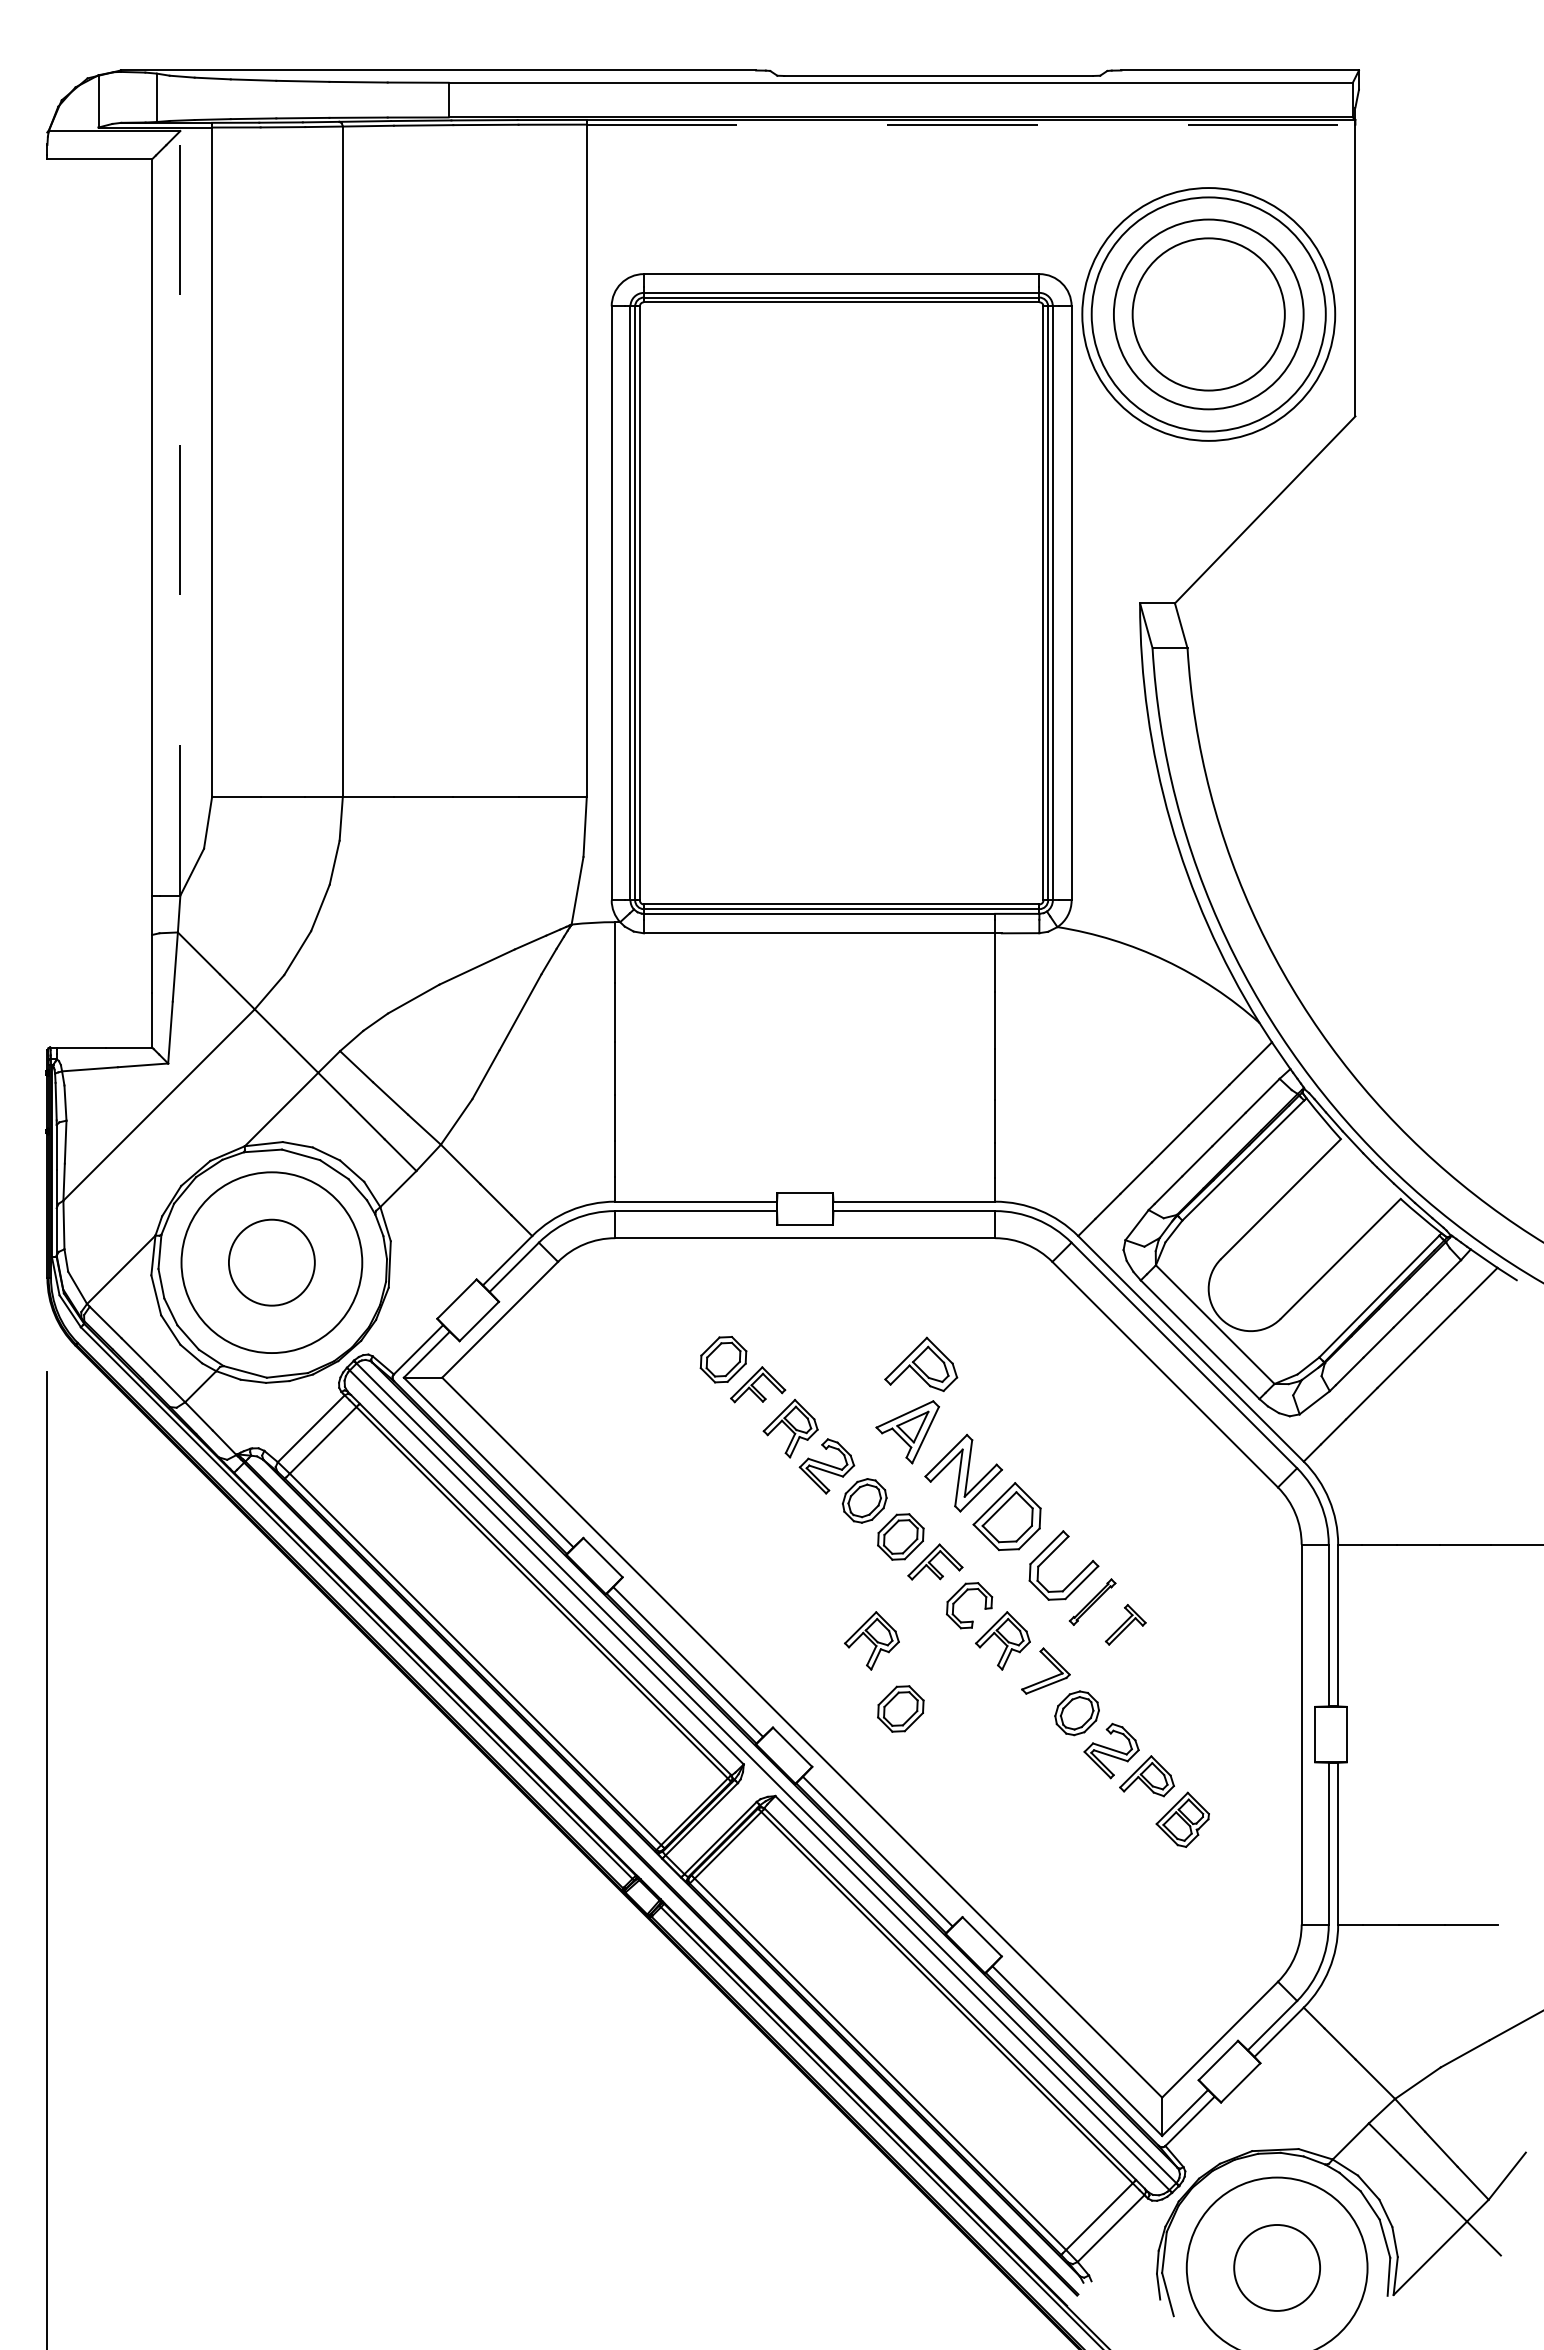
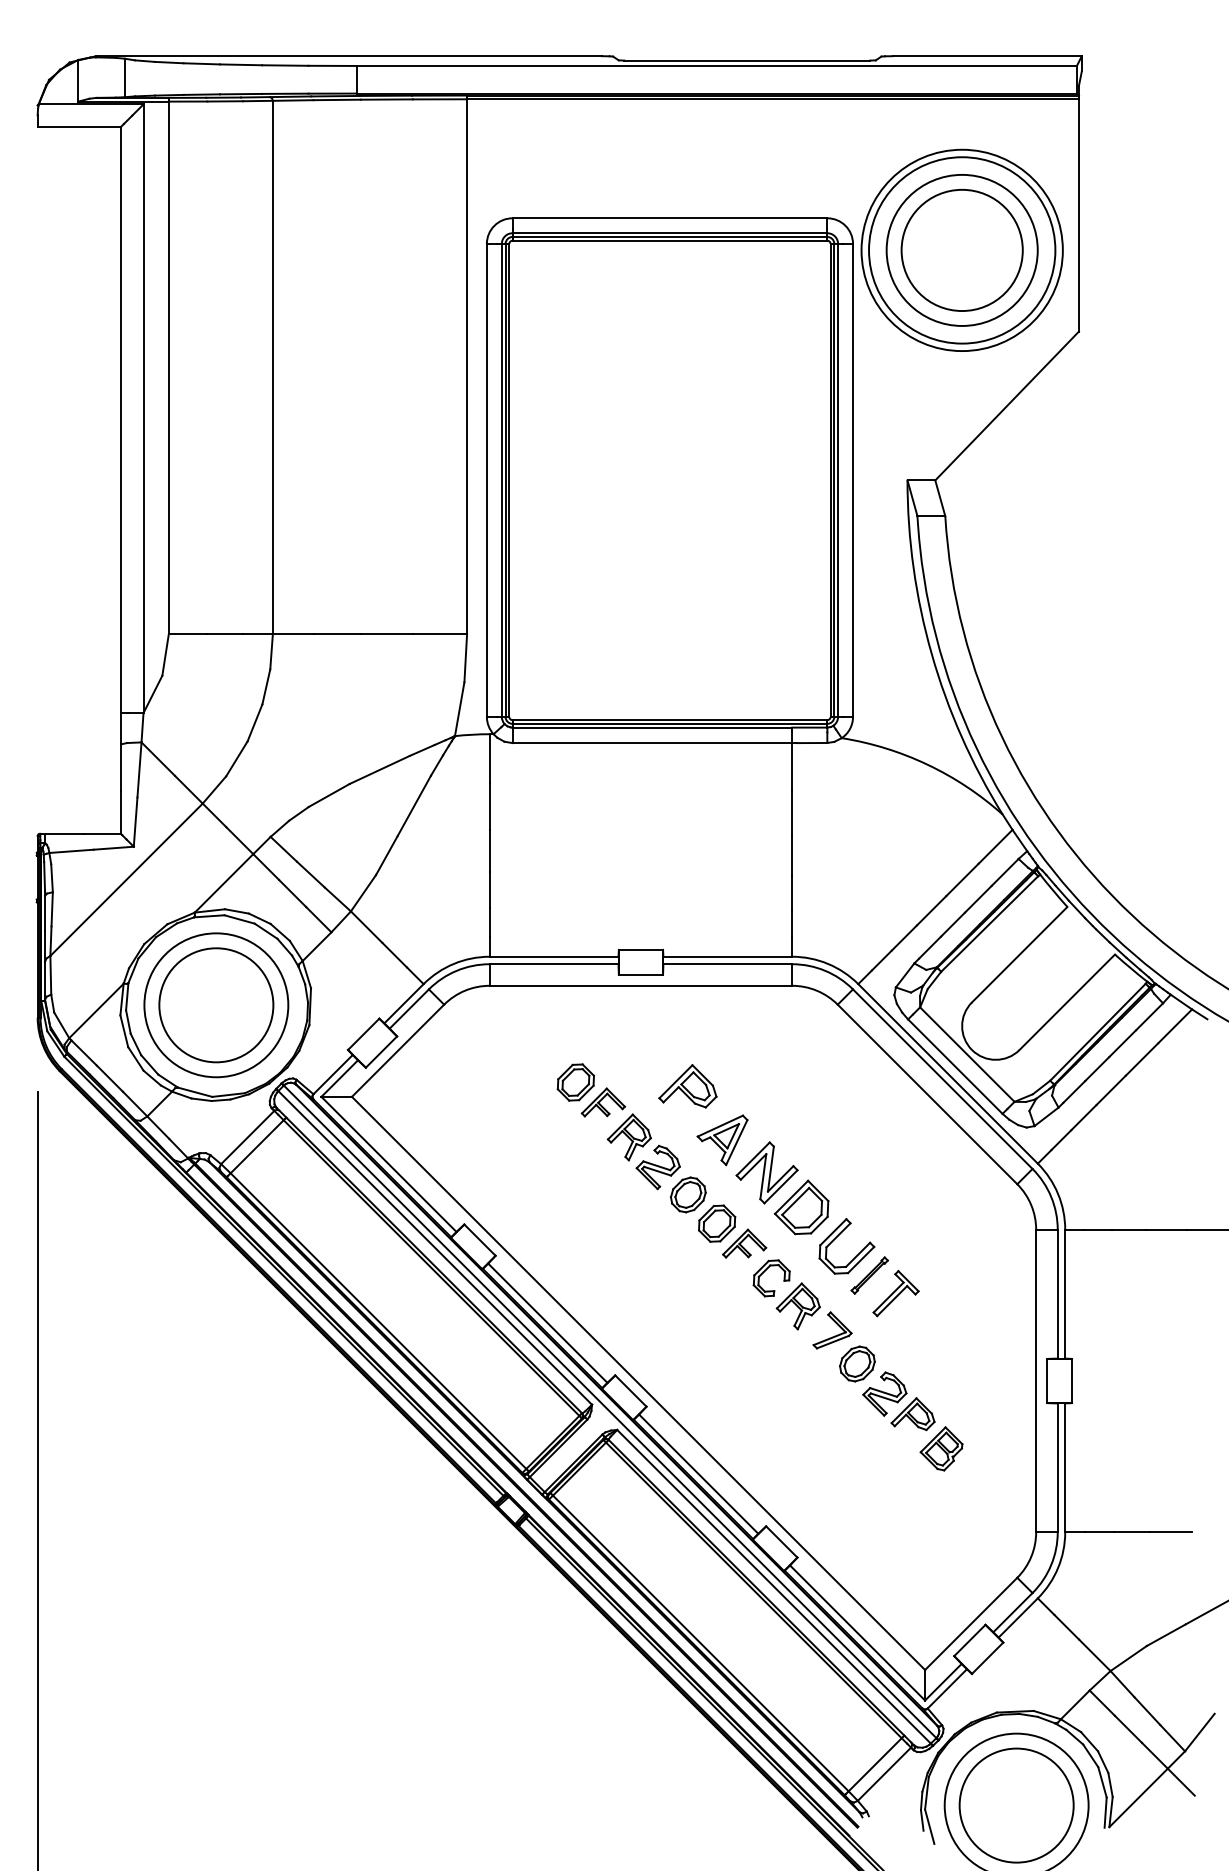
line: (971, 124) -> (773, 99), dashed -> solid
line: (180, 512) -> (143, 408), dashed -> solid
circle: (271, 1262) -> (216, 1005), size x1.67
part: (921, 1364) -> (688, 1086), moved
part: (1125, 1624) -> (895, 1293), size x1.43
part: (871, 1640) -> (693, 1306), removed
part: (900, 1708) -> (716, 1360), removed
circle: (1276, 2267) -> (1016, 1805), size x1.67

